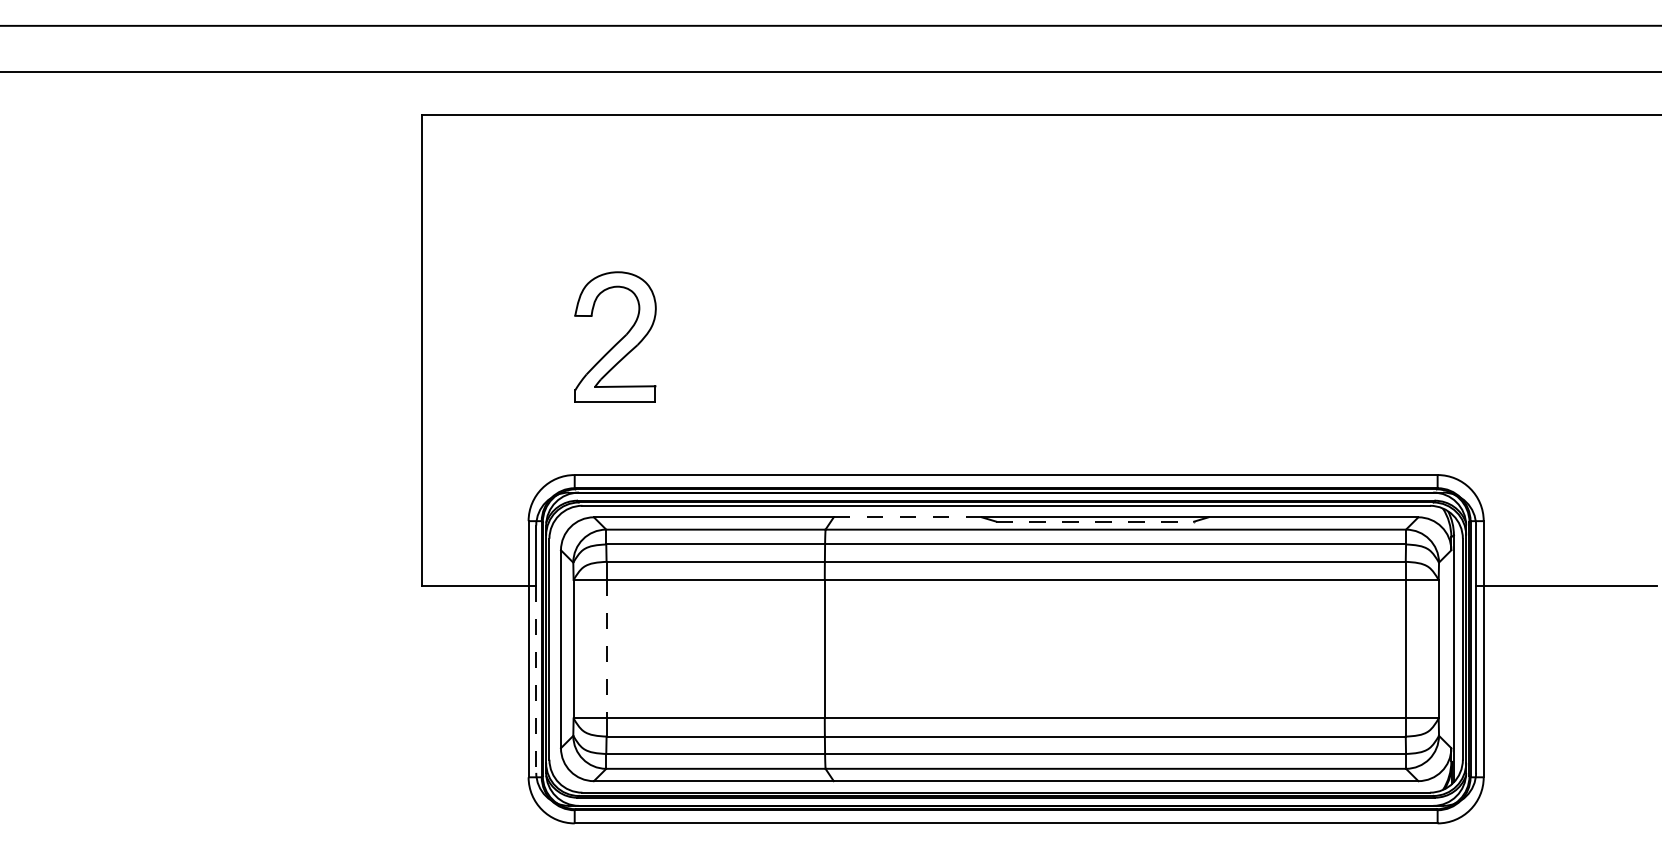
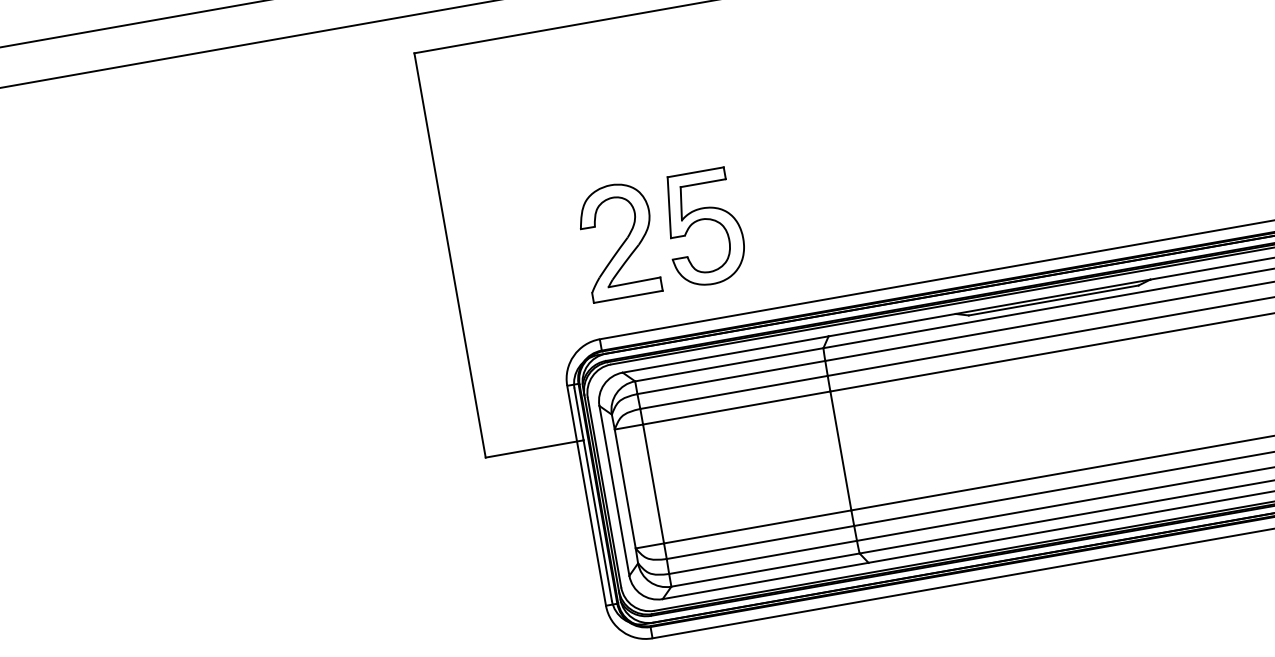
part: (615, 336) -> (618, 240), moved
part: (711, 361) -> (700, 221), added
line: (908, 517) -> (892, 325), dashed -> solid
line: (1095, 521) -> (1053, 300), dashed -> solid
line: (606, 649) -> (653, 484), dashed -> solid
line: (536, 679) -> (597, 520), dashed -> solid

